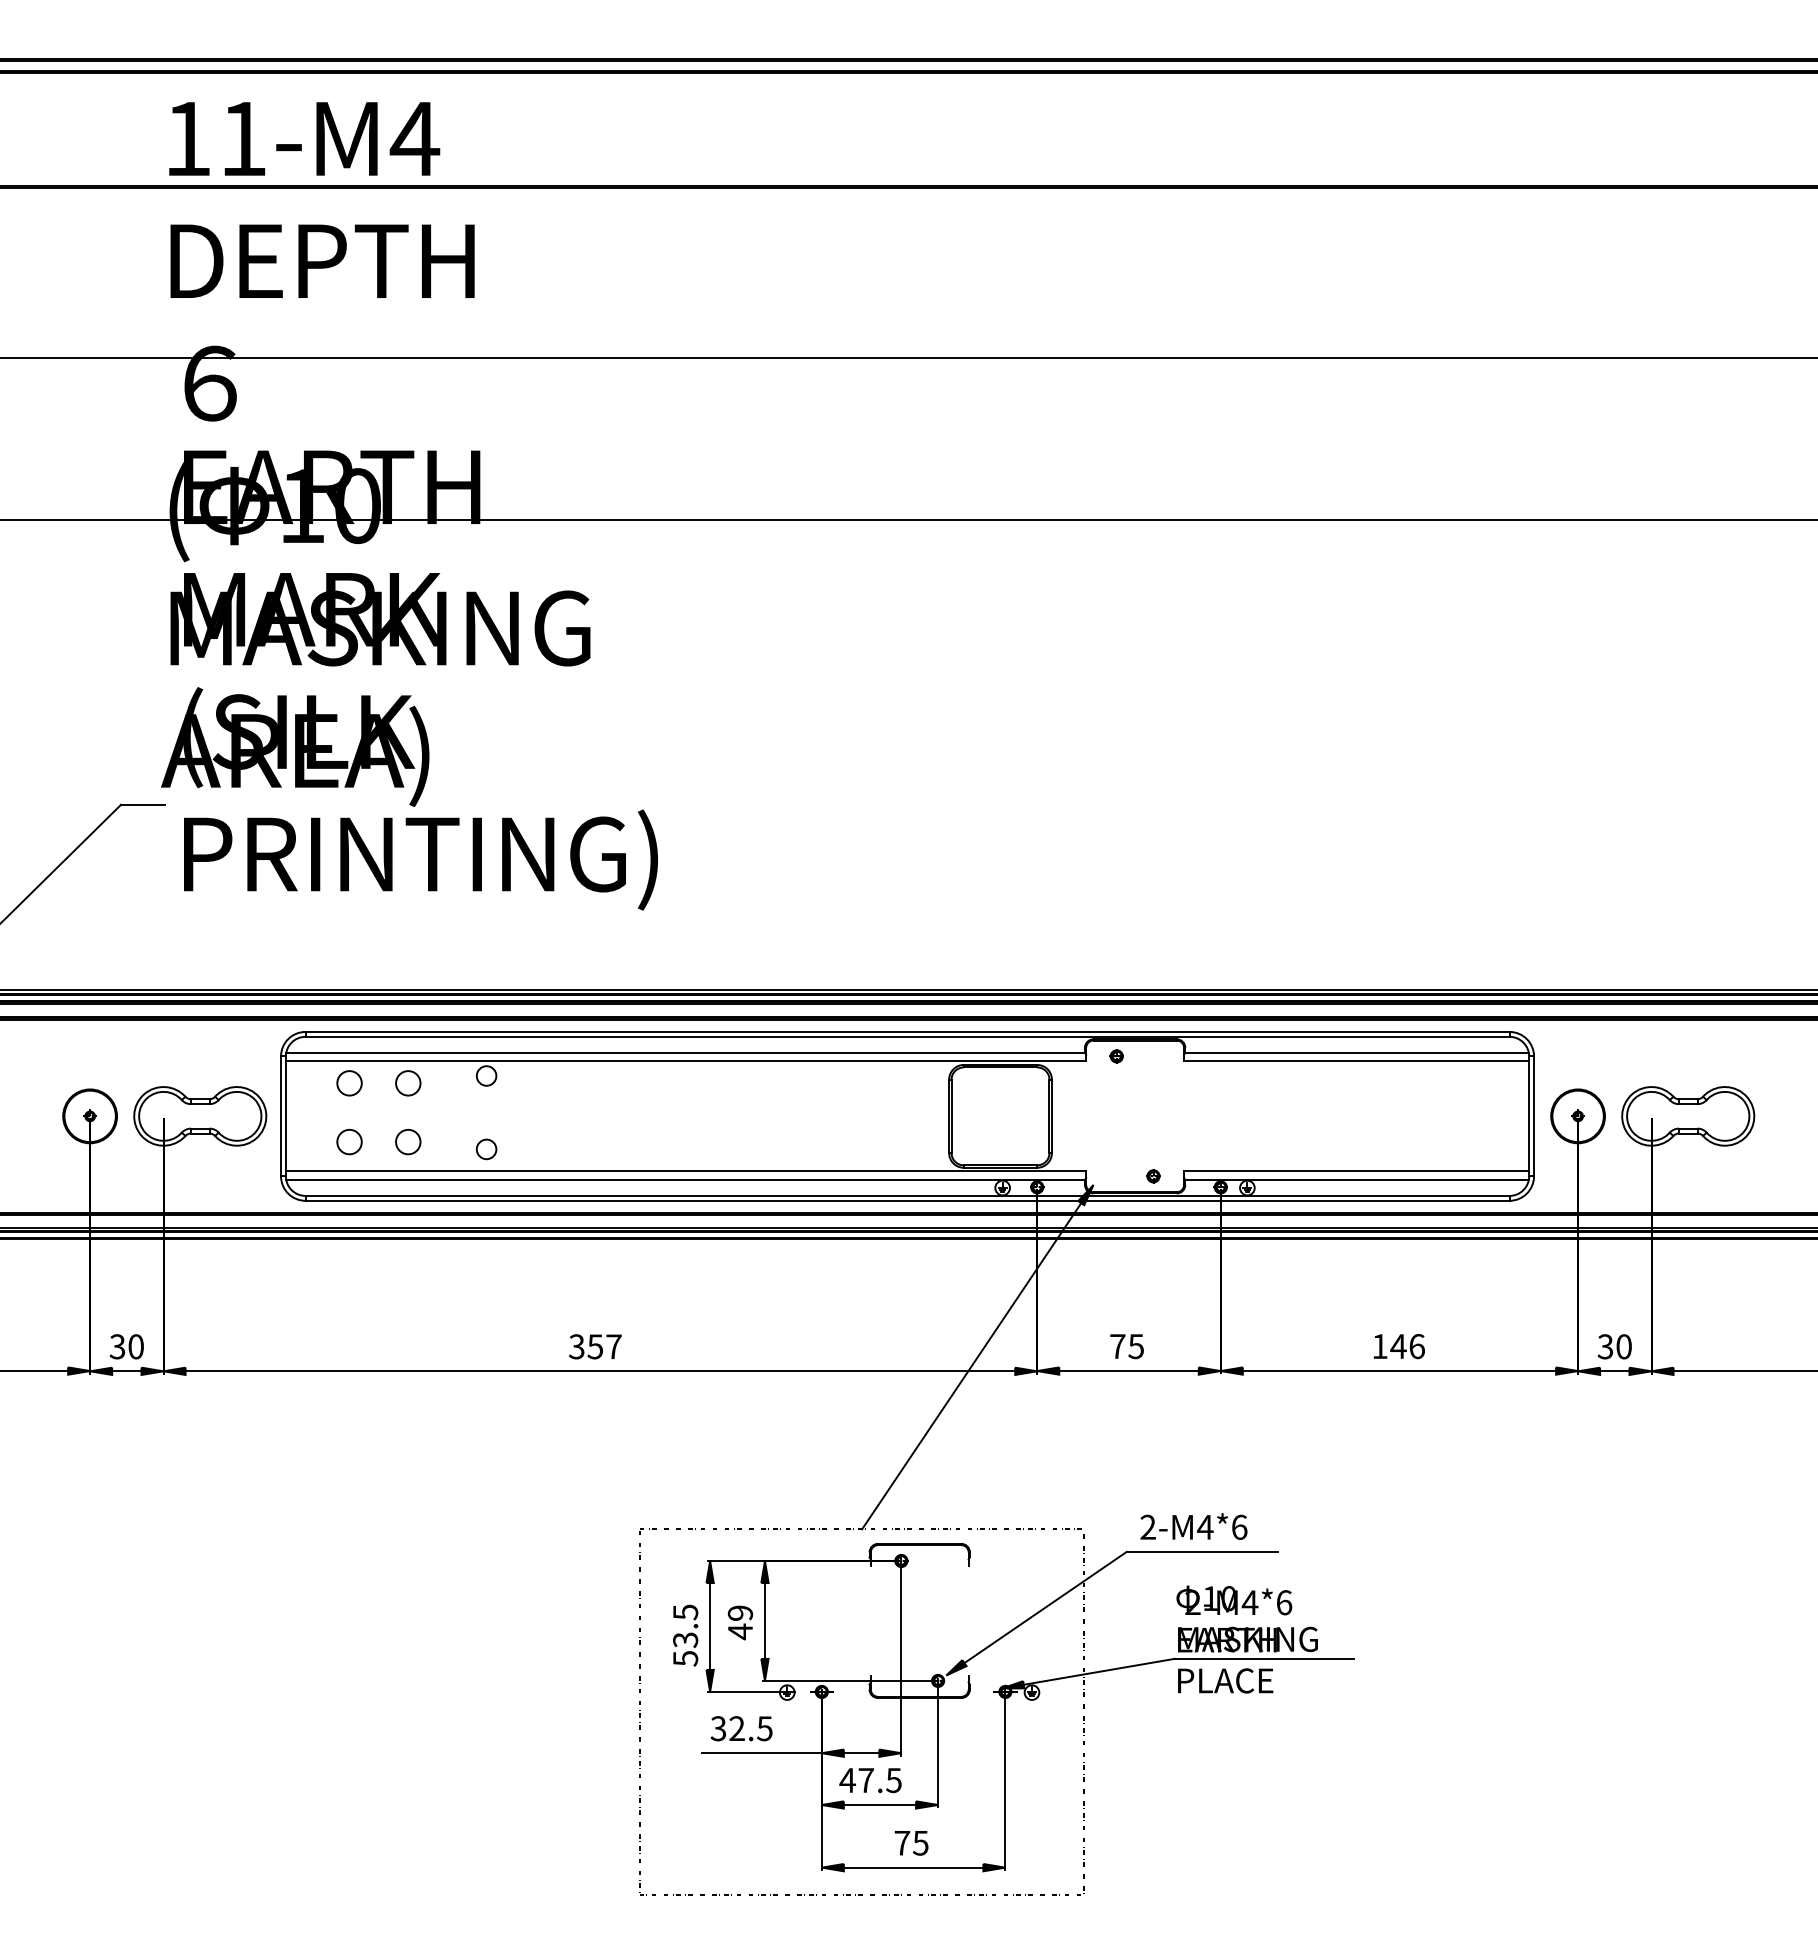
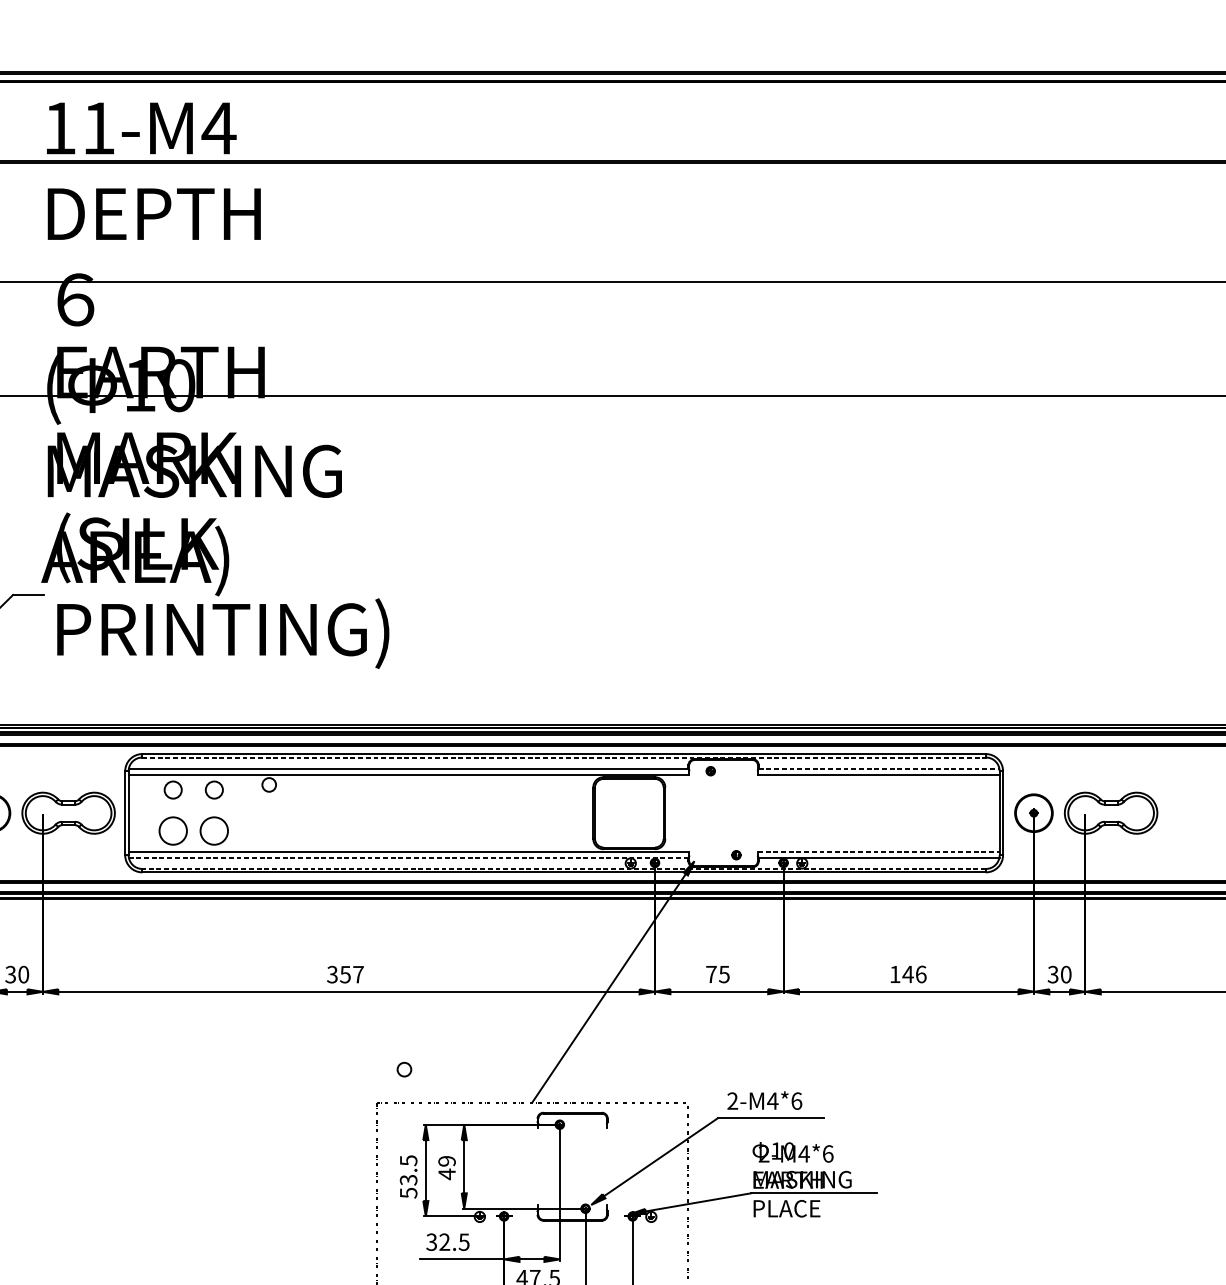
line: (908, 1036) -> (564, 757), solid -> dashed
line: (1357, 1052) -> (879, 768), solid -> dashed
circle: (349, 1142) -> (173, 831), size x1.6
circle: (408, 1142) -> (214, 831), size x1.6
circle: (486, 1149) -> (404, 1069), moved
line: (1356, 1171) -> (878, 851), solid -> dashed
line: (685, 1180) -> (408, 858), solid -> dashed
line: (907, 1195) -> (564, 868), solid -> dashed

